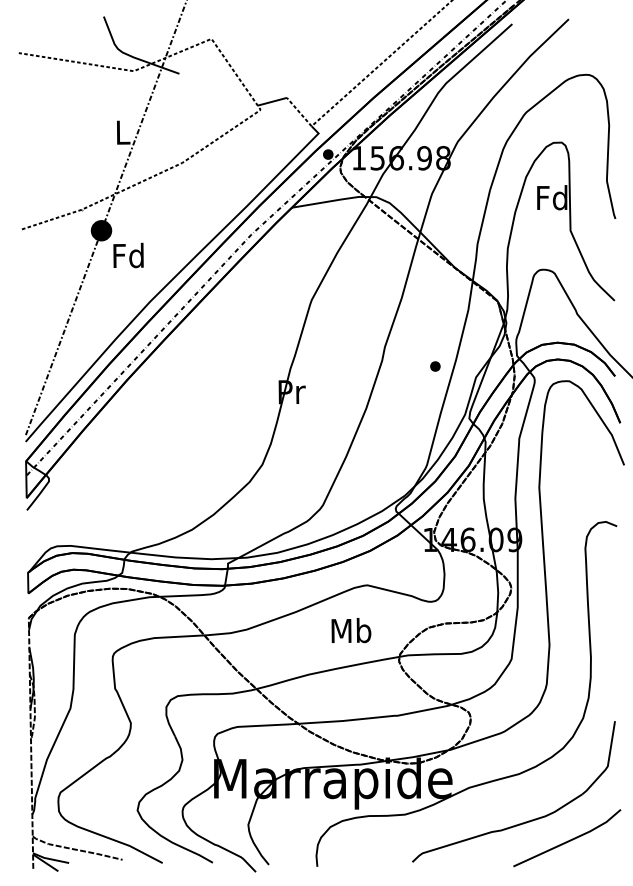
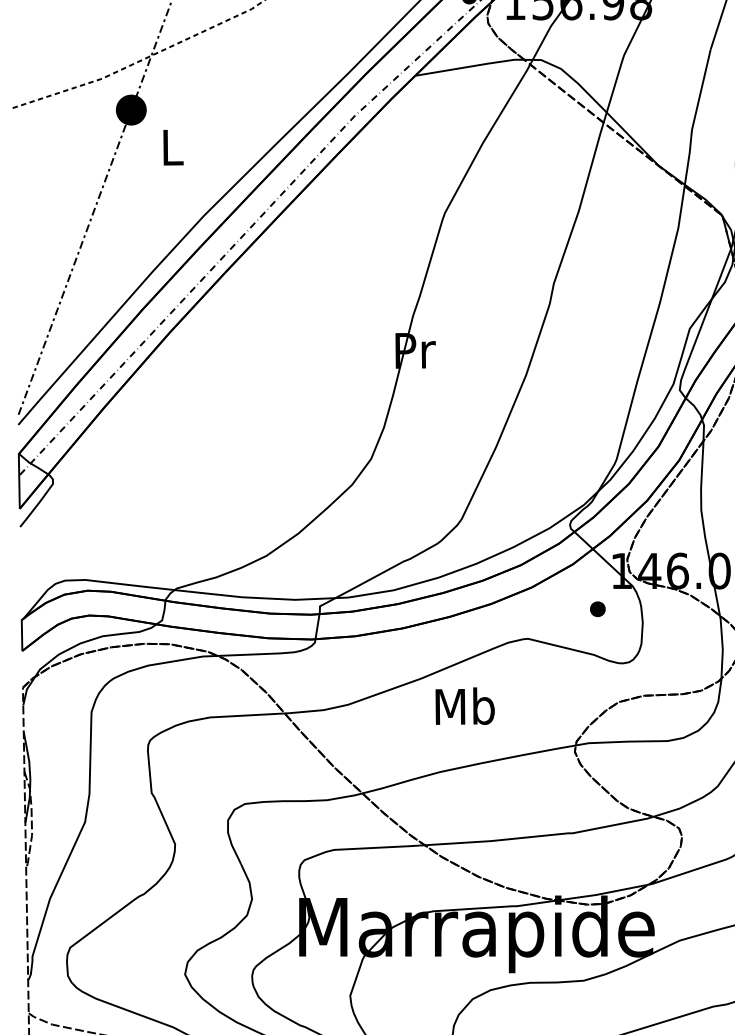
text: (128, 255) -> (171, 147), Fd -> L
part: (435, 366) -> (597, 609), moved
text: (351, 630) -> (465, 706), moved

